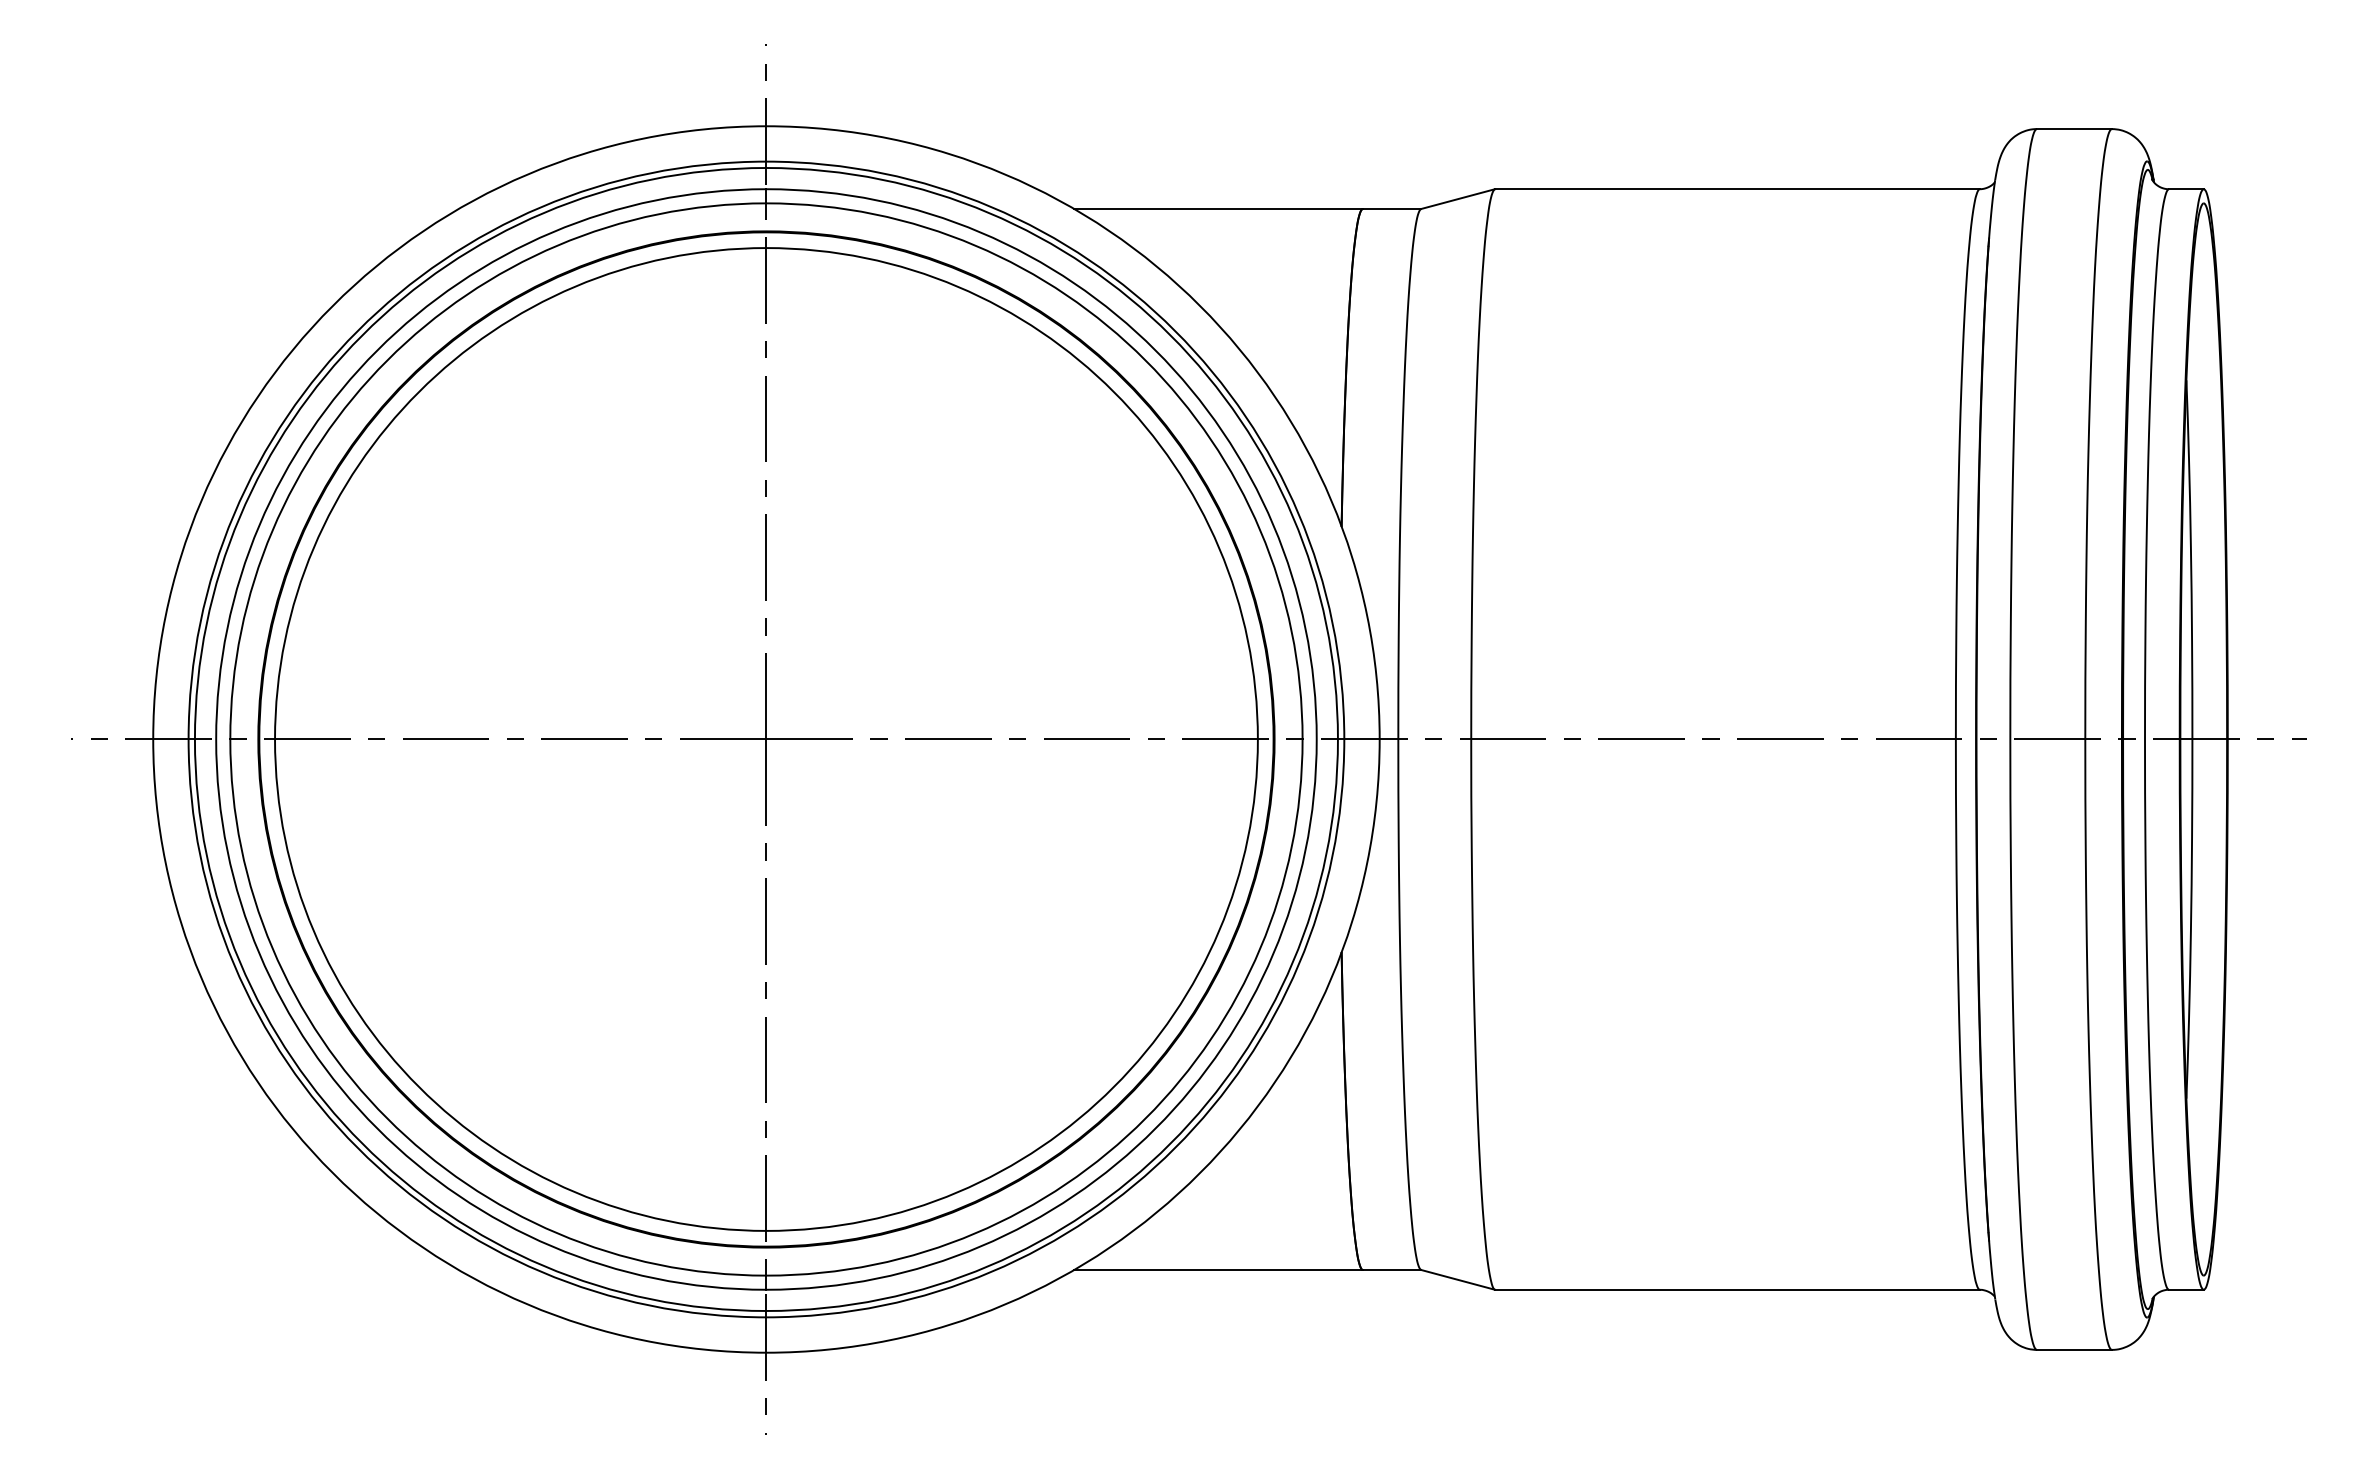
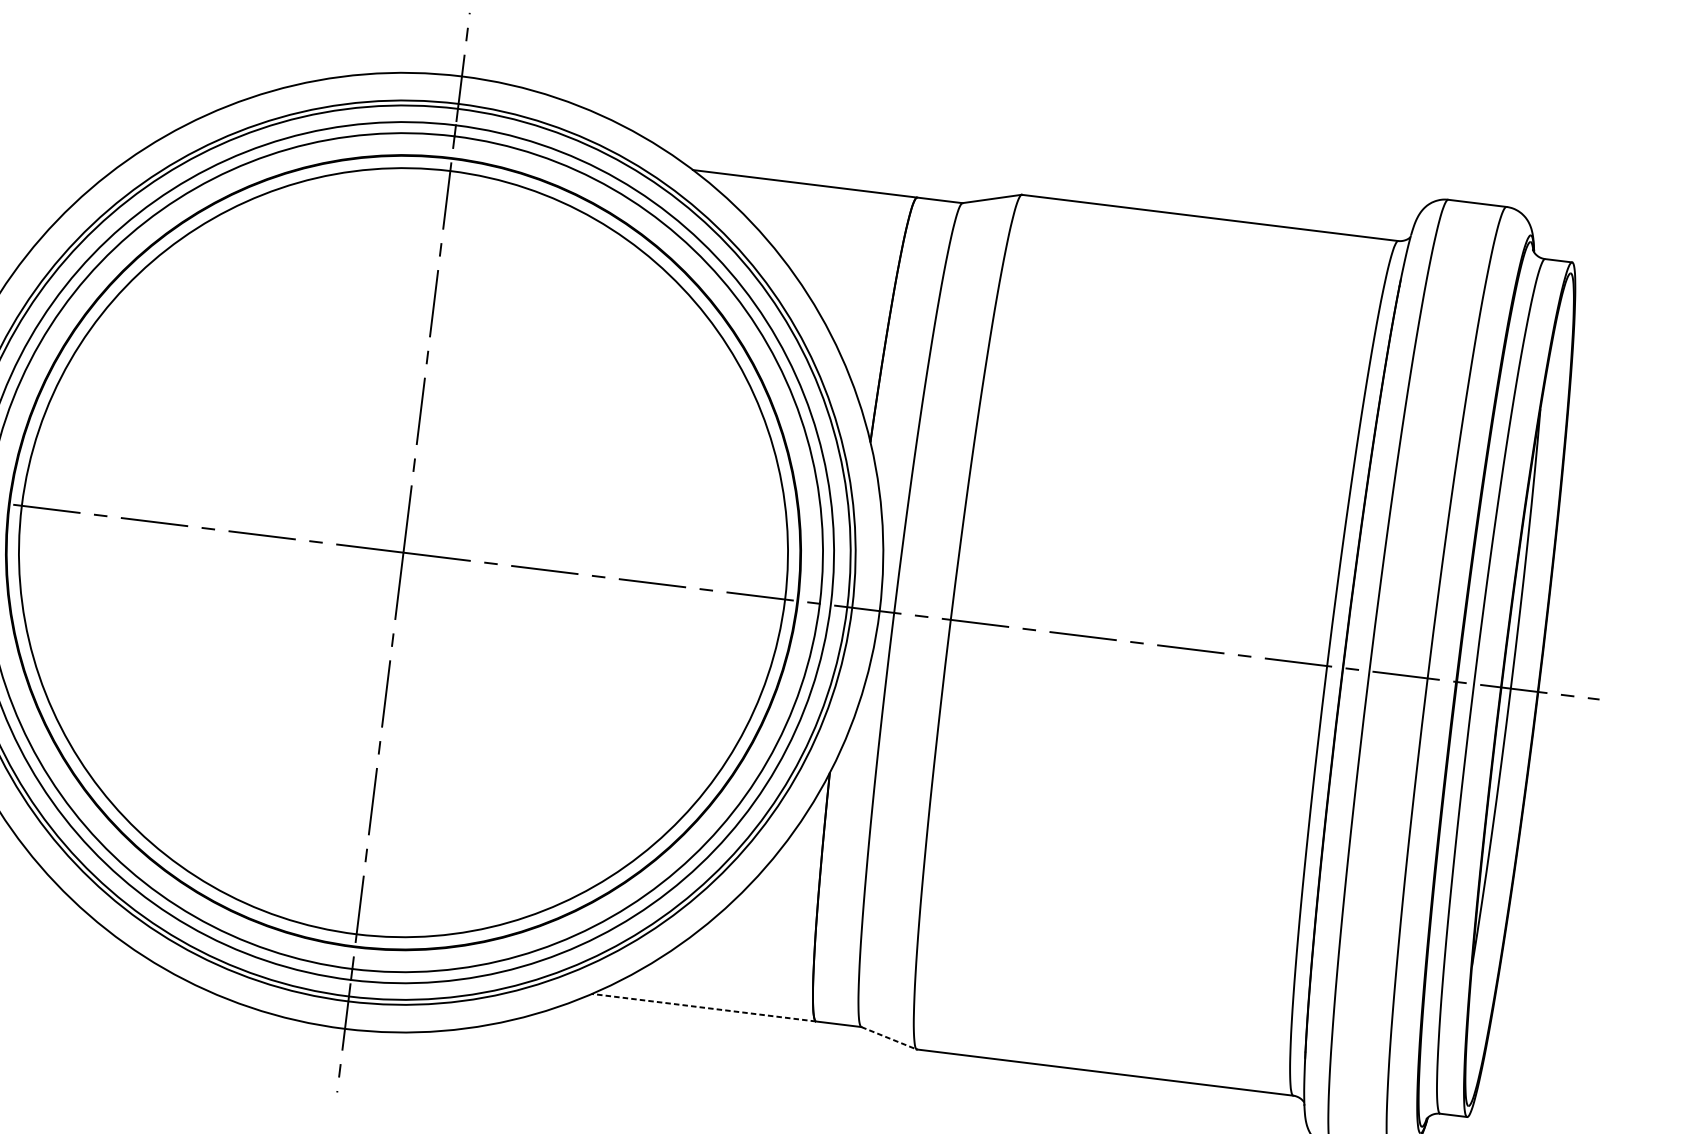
line: (1217, 1269) -> (703, 1007), solid -> dashed
line: (1458, 1279) -> (889, 1038), solid -> dashed

